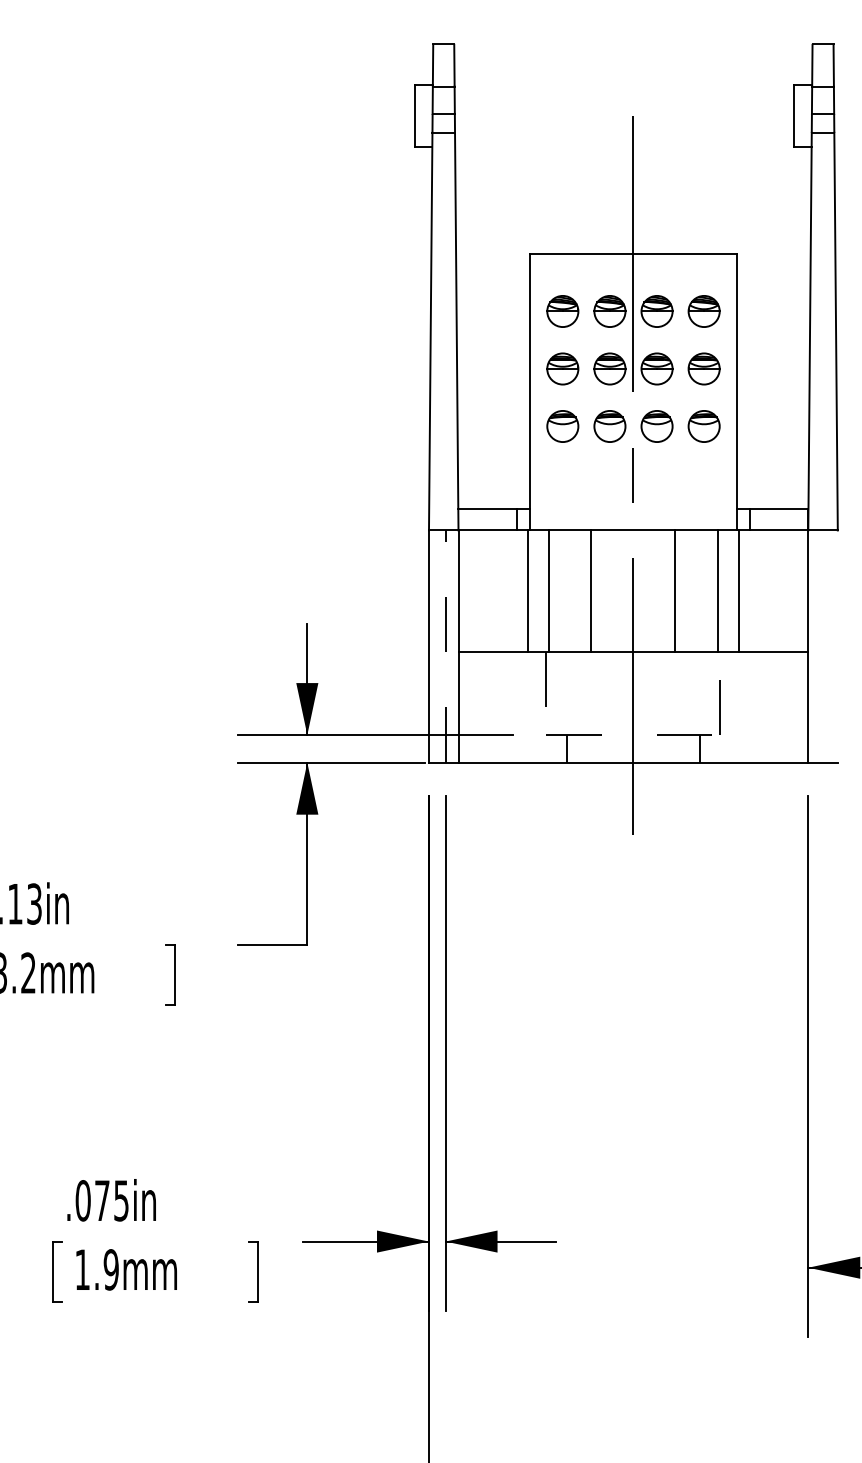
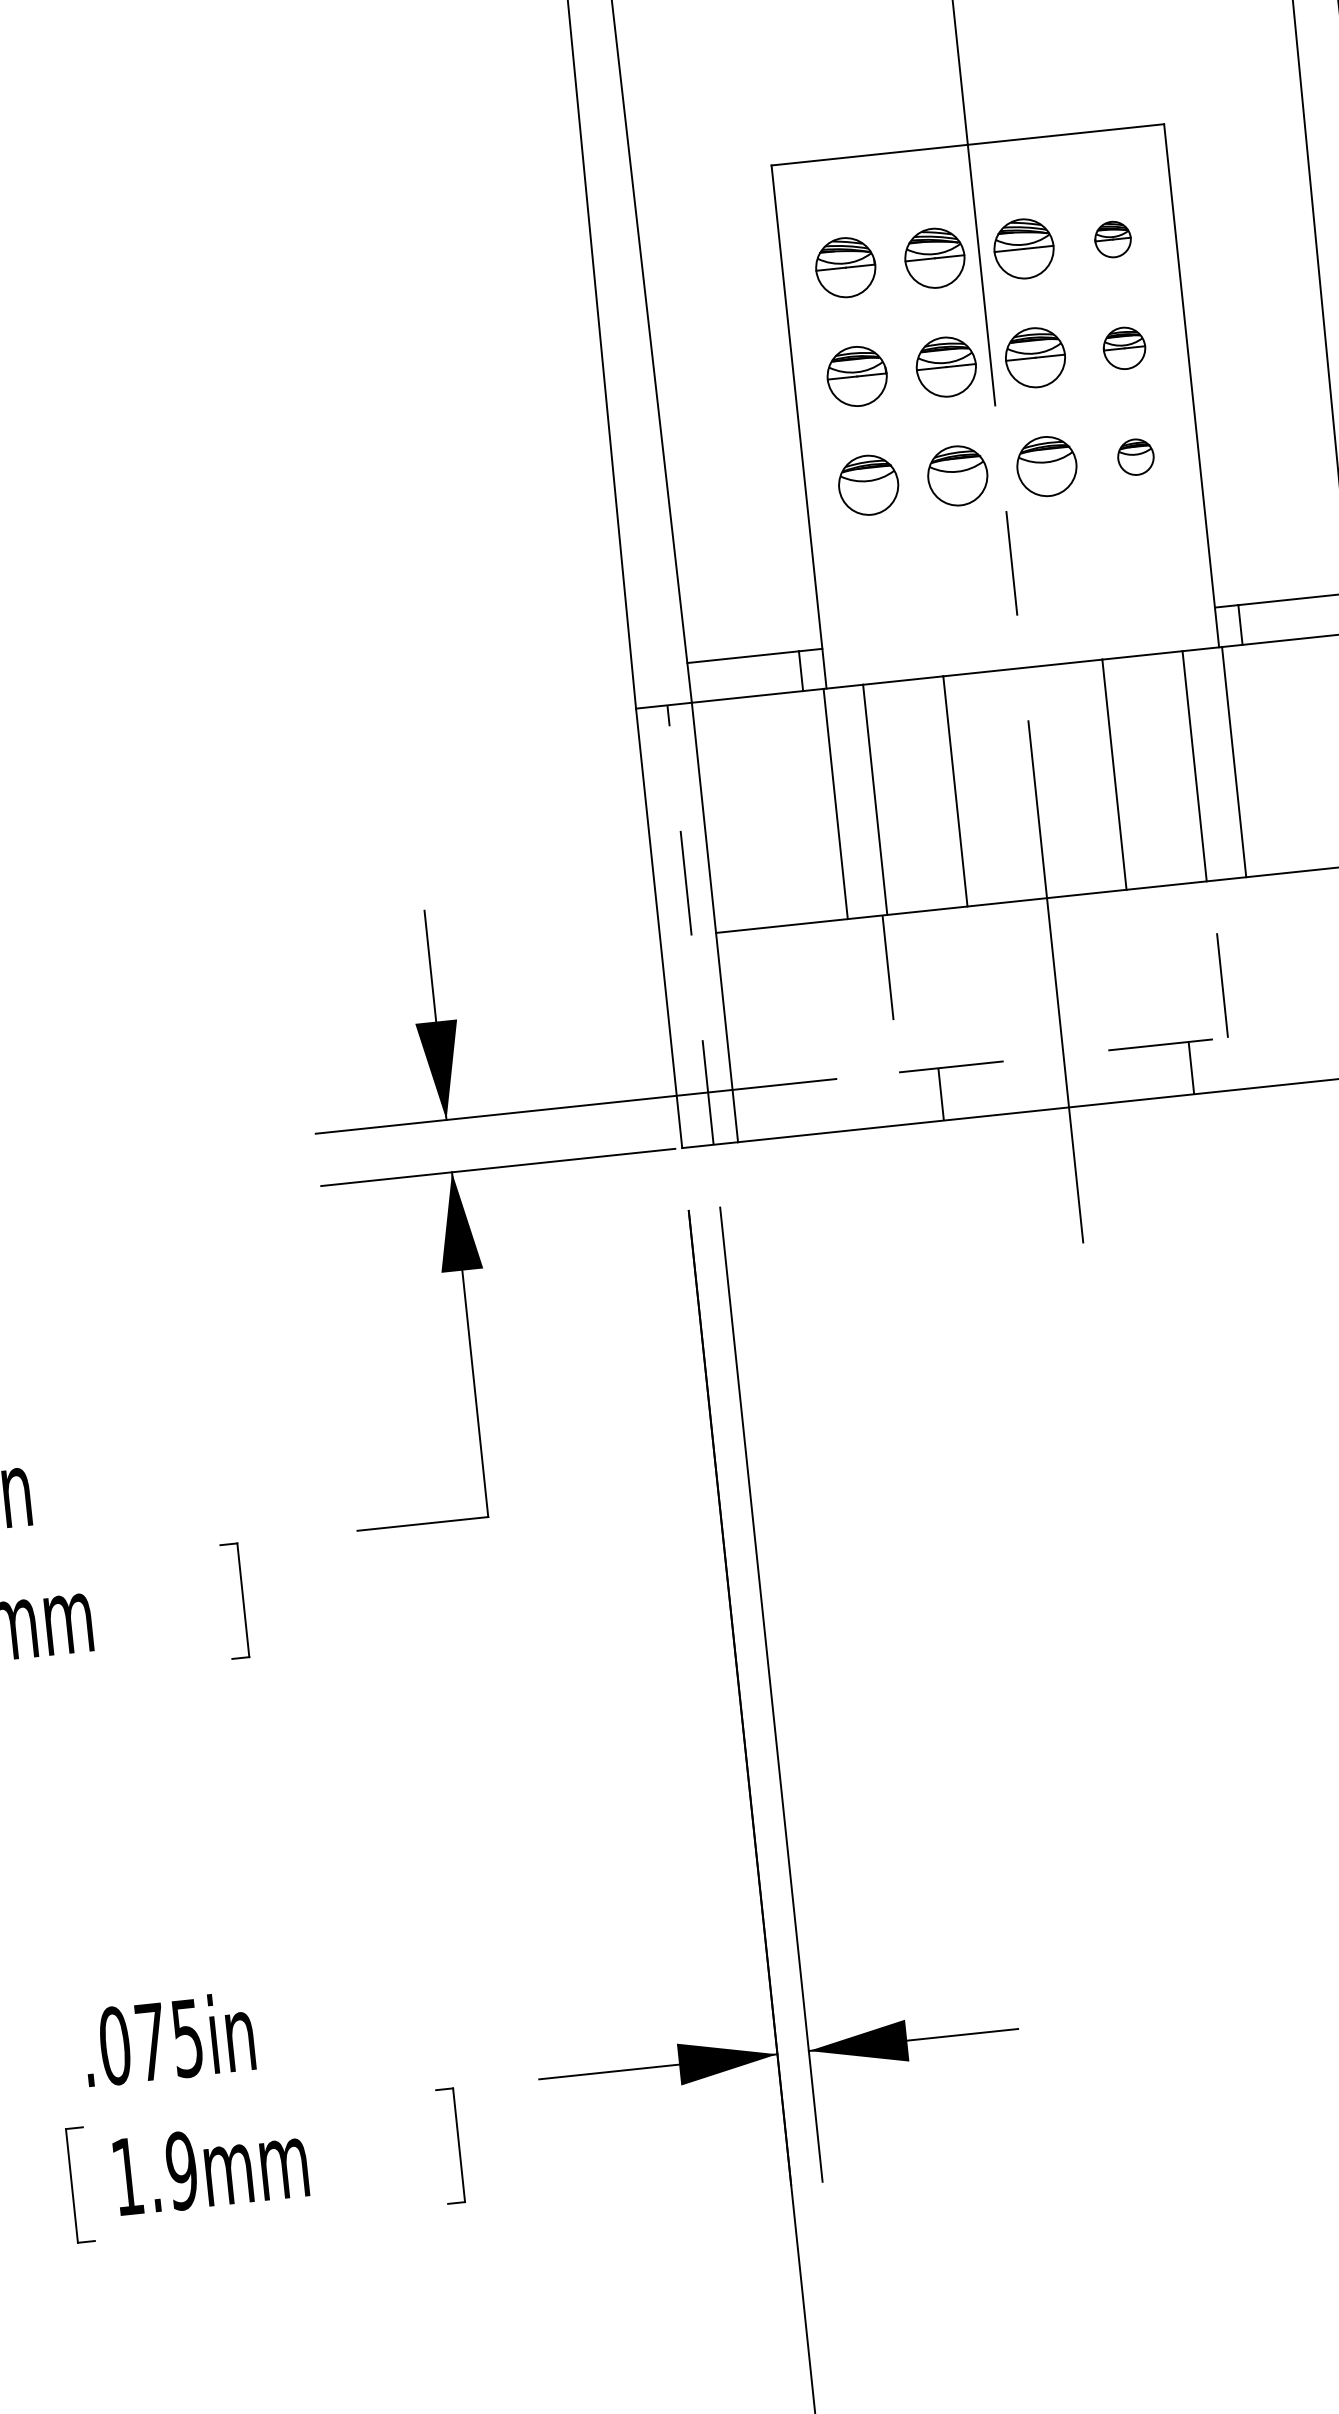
part: (703, 311) -> (1111, 239), size x0.6
part: (703, 368) -> (1123, 347), size x0.7
part: (703, 426) -> (1134, 457), size x0.6

